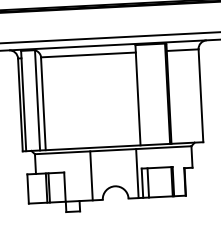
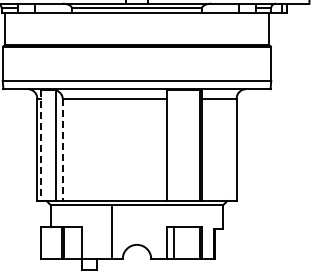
line: (24, 101) -> (41, 146), solid -> dashed
line: (43, 104) -> (62, 150), solid -> dashed
line: (137, 173) -> (162, 231), removed

